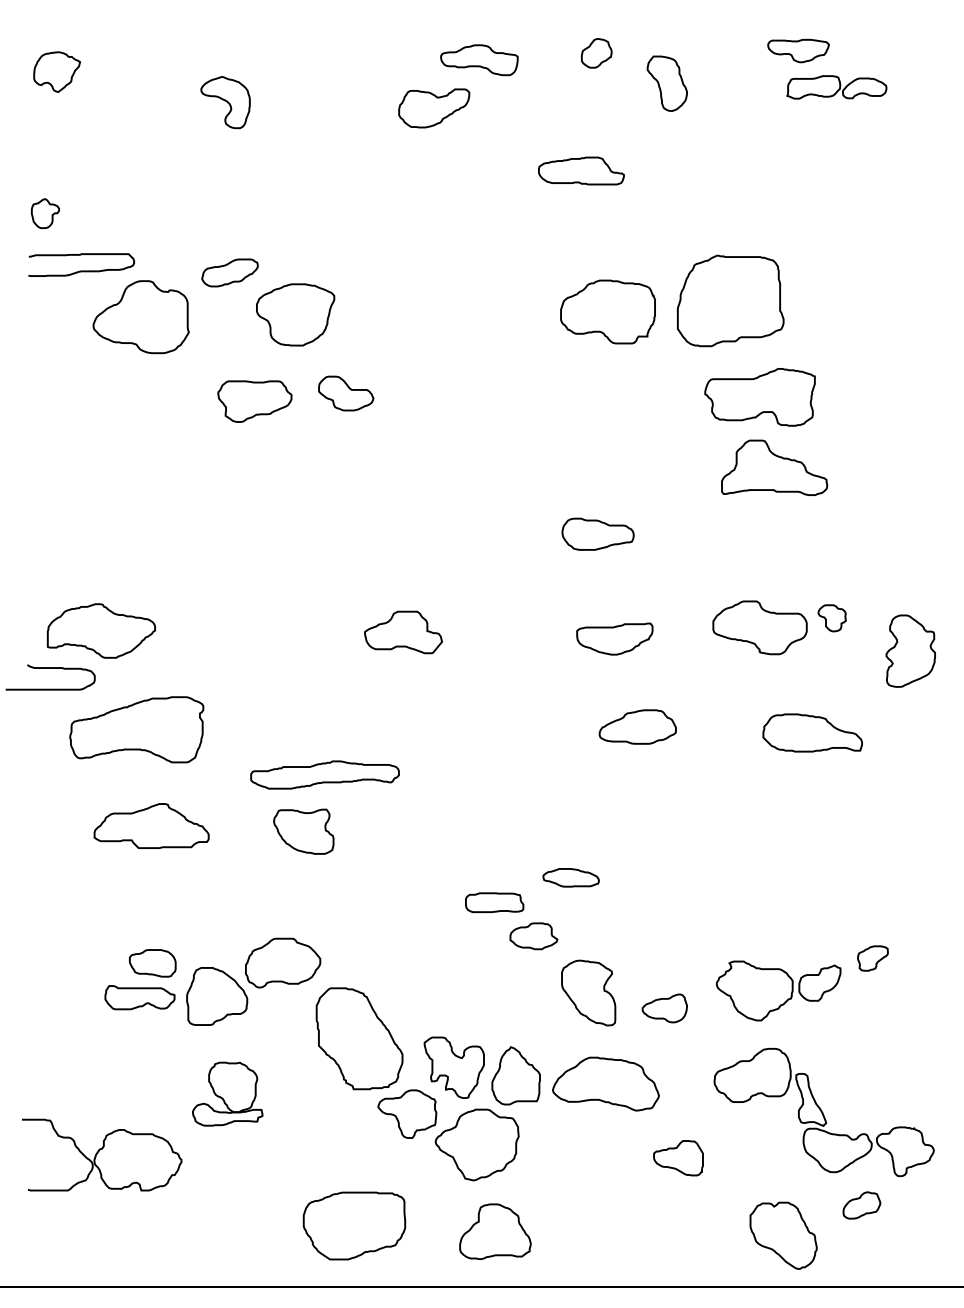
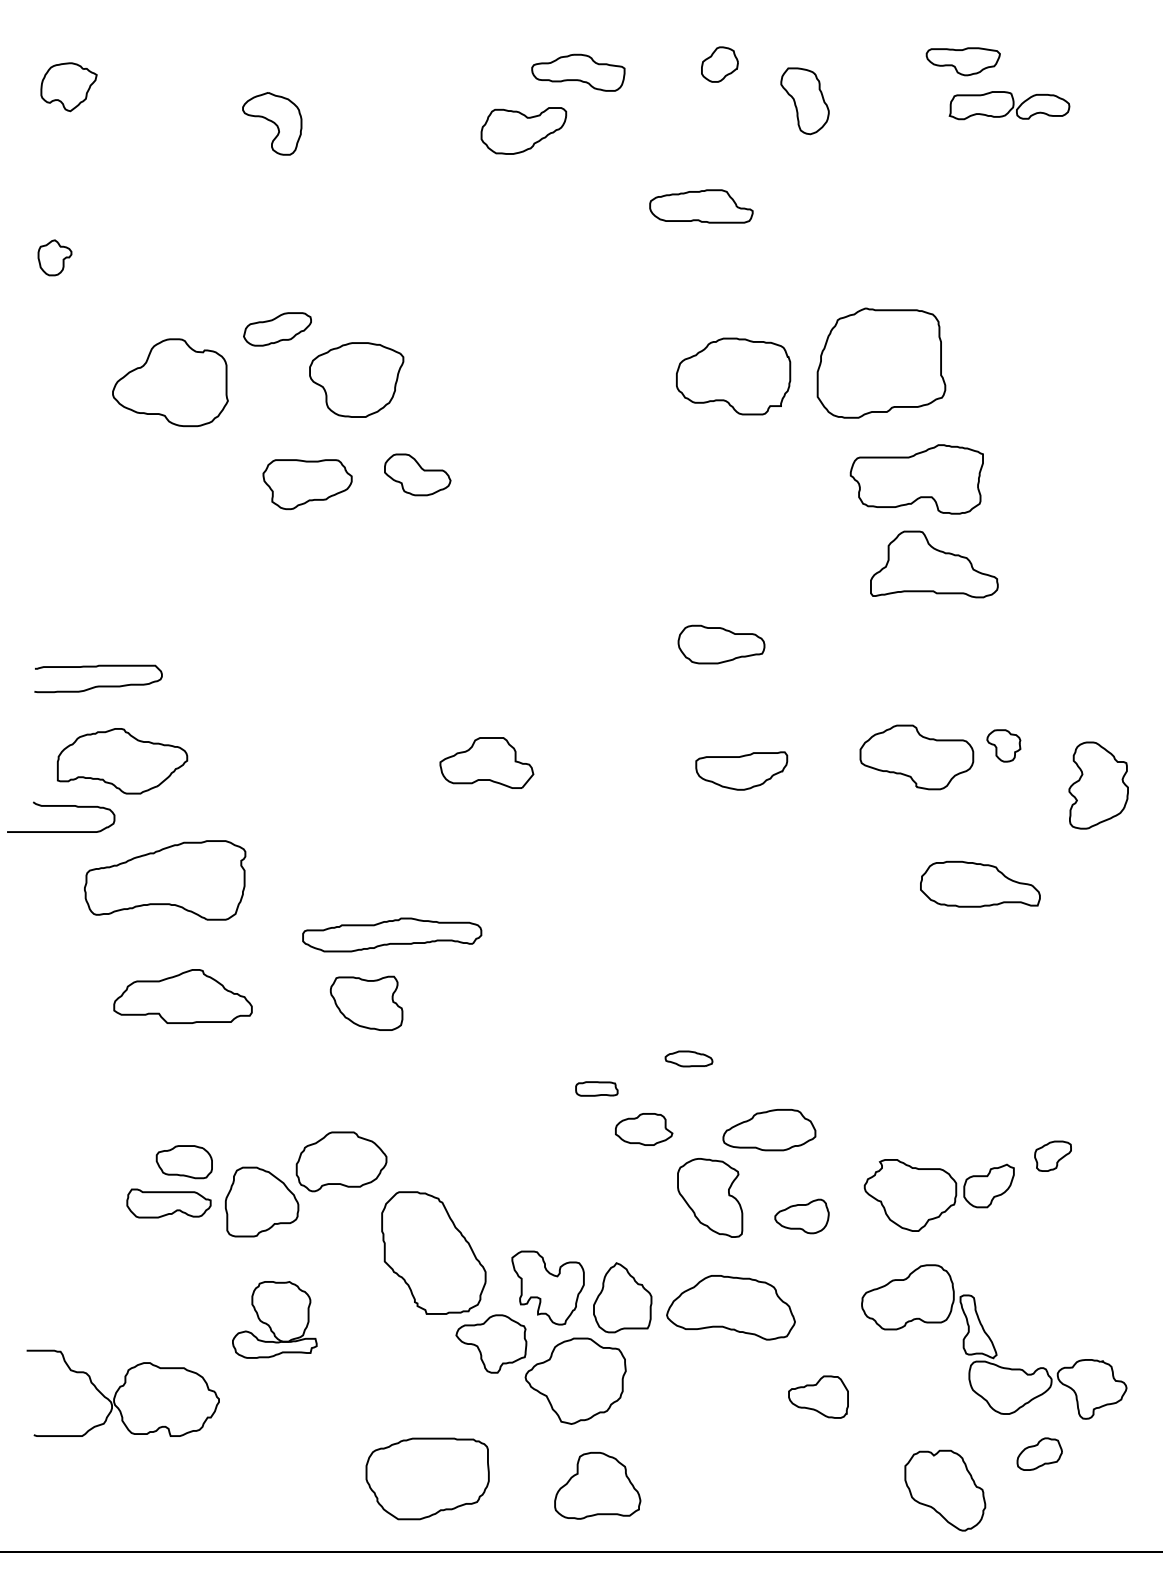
curve: (81, 270) -> (98, 685), moved
part: (637, 727) -> (769, 1130), moved
part: (570, 877) -> (688, 1058), size x0.7
part: (494, 902) -> (596, 1088), size x0.6

